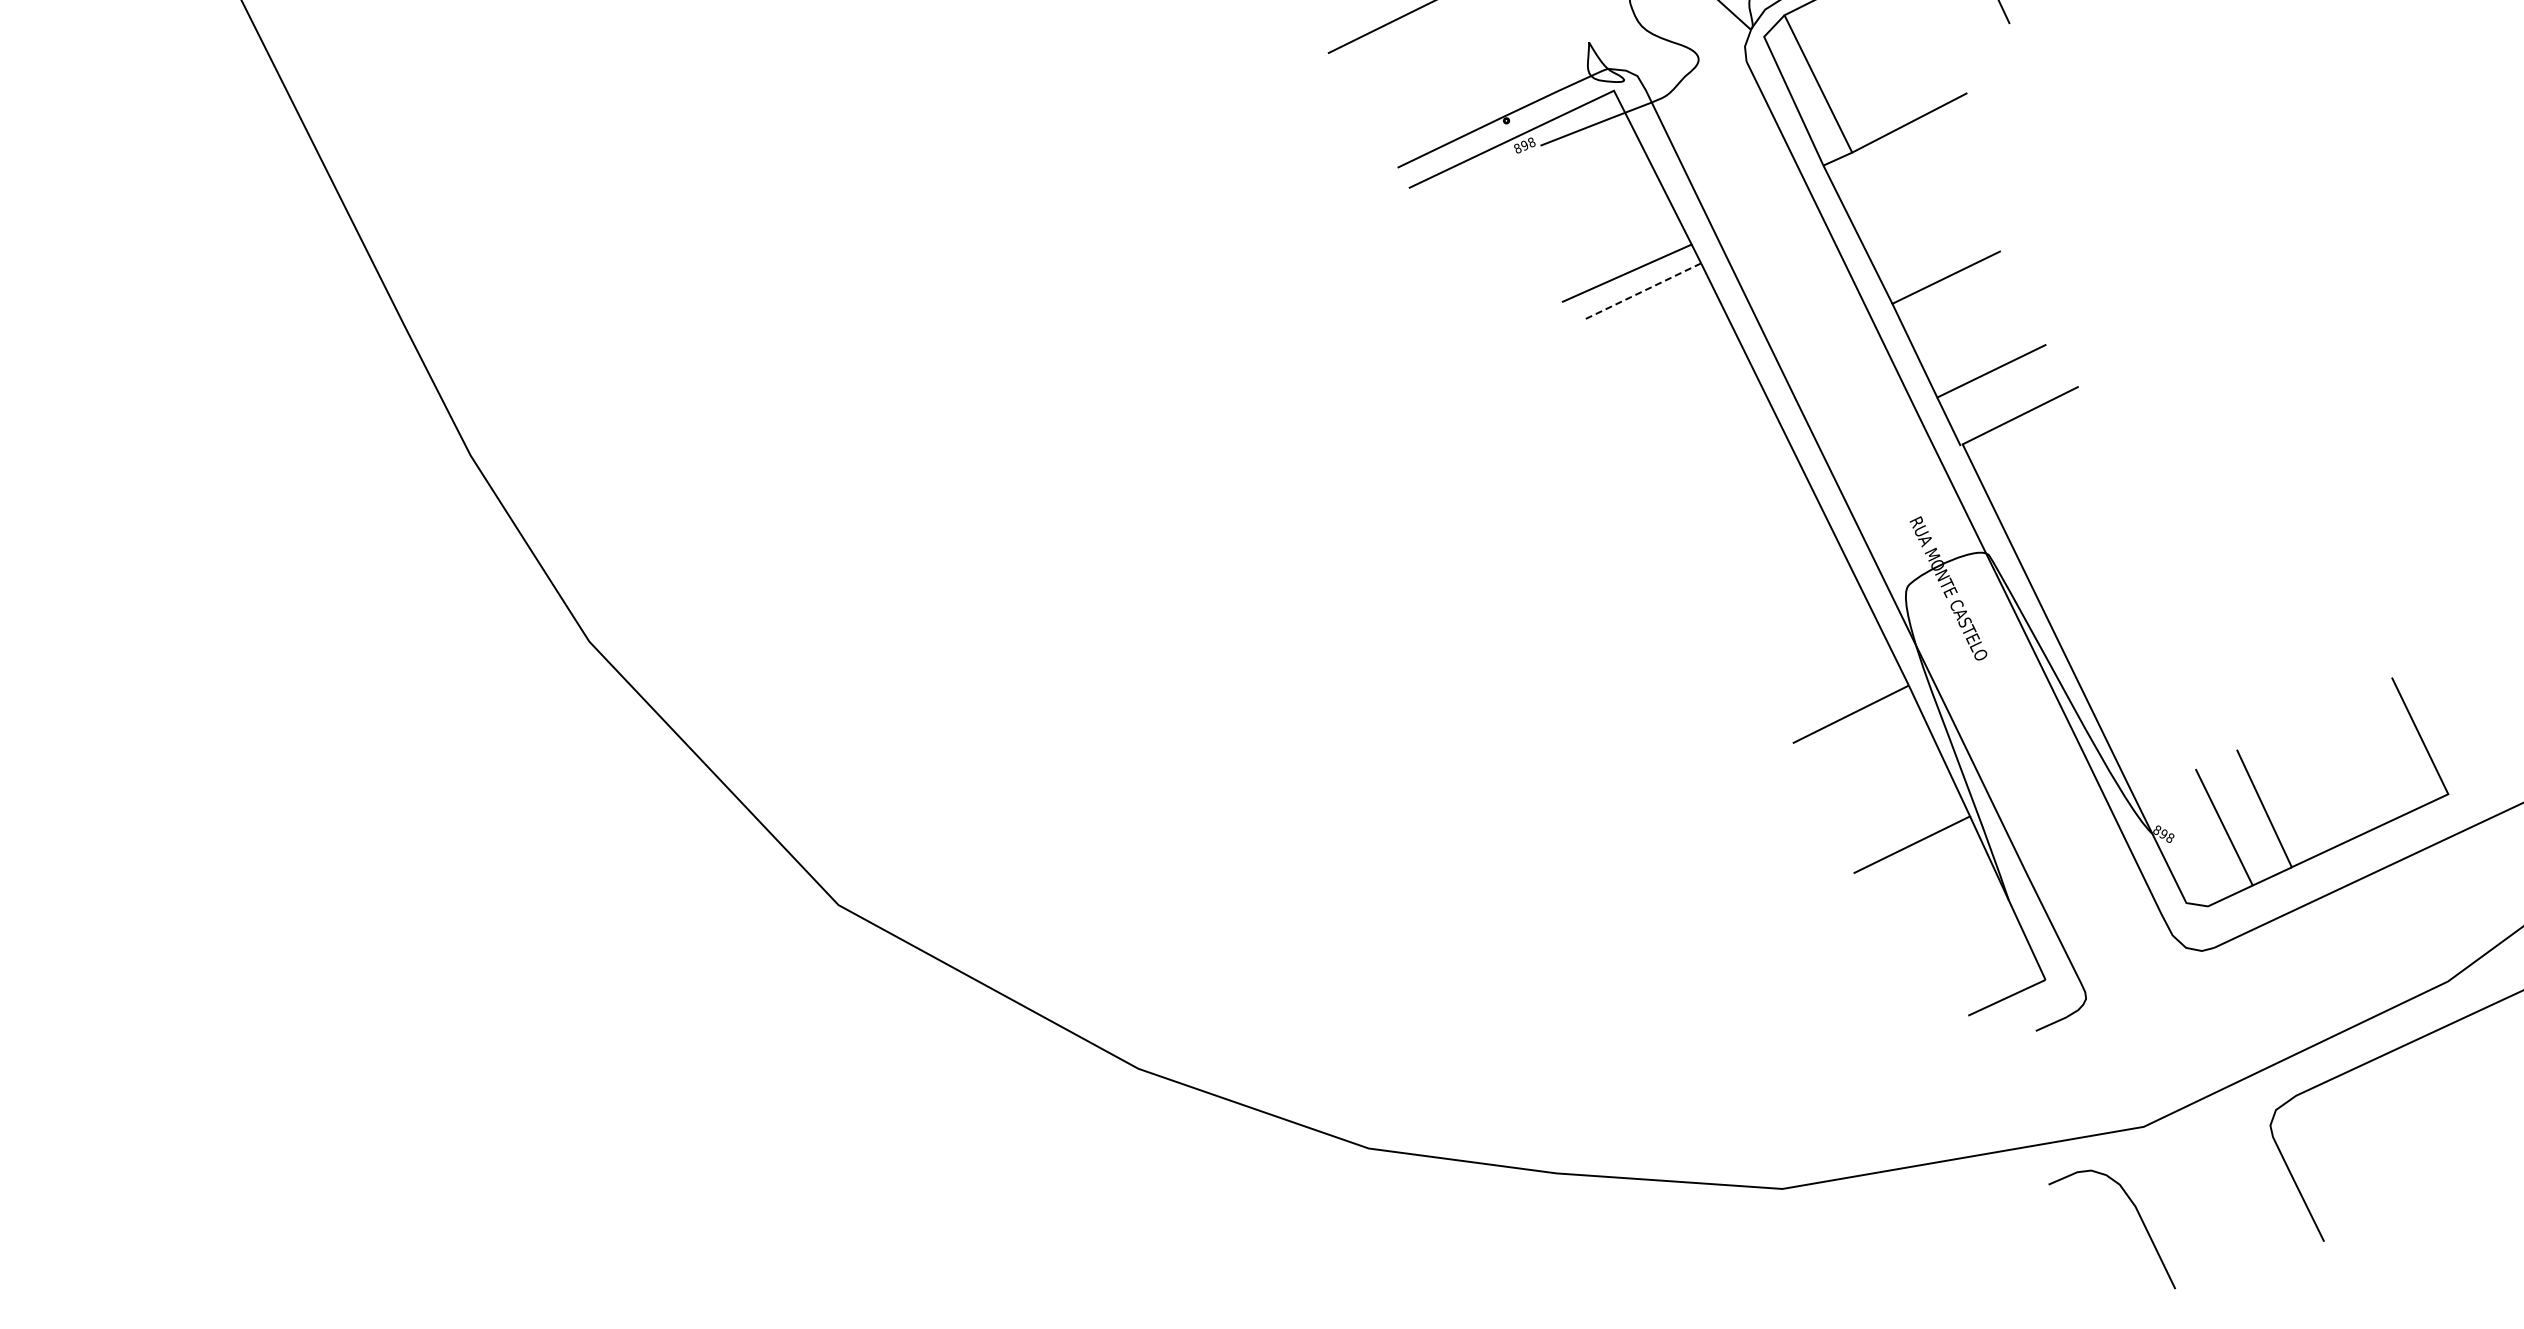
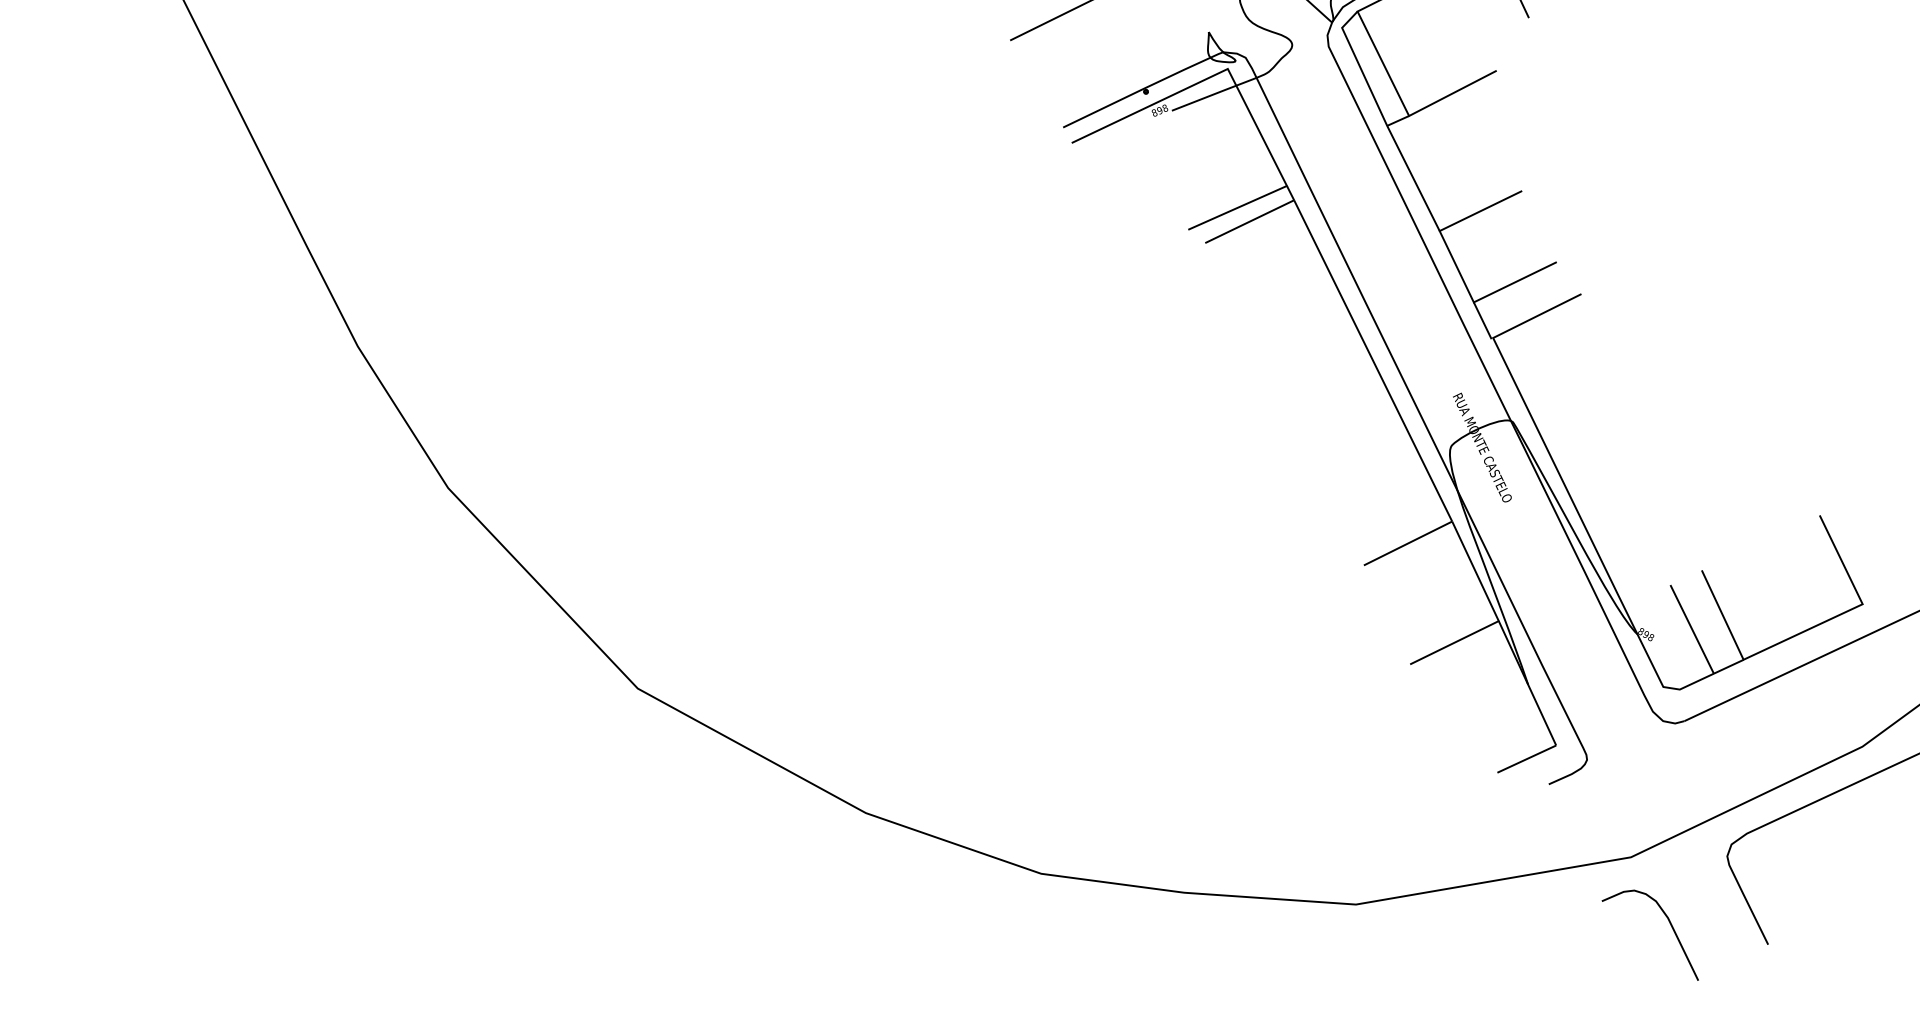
line: (1642, 291) -> (1249, 221), dashed -> solid
curve: (2138, 1215) -> (1670, 924), moved

